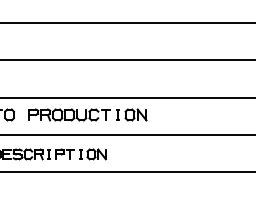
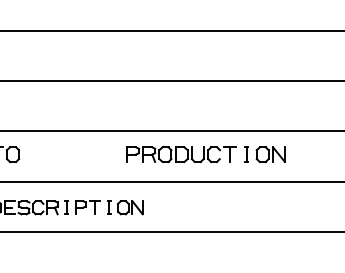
part: (87, 114) -> (205, 154), moved

